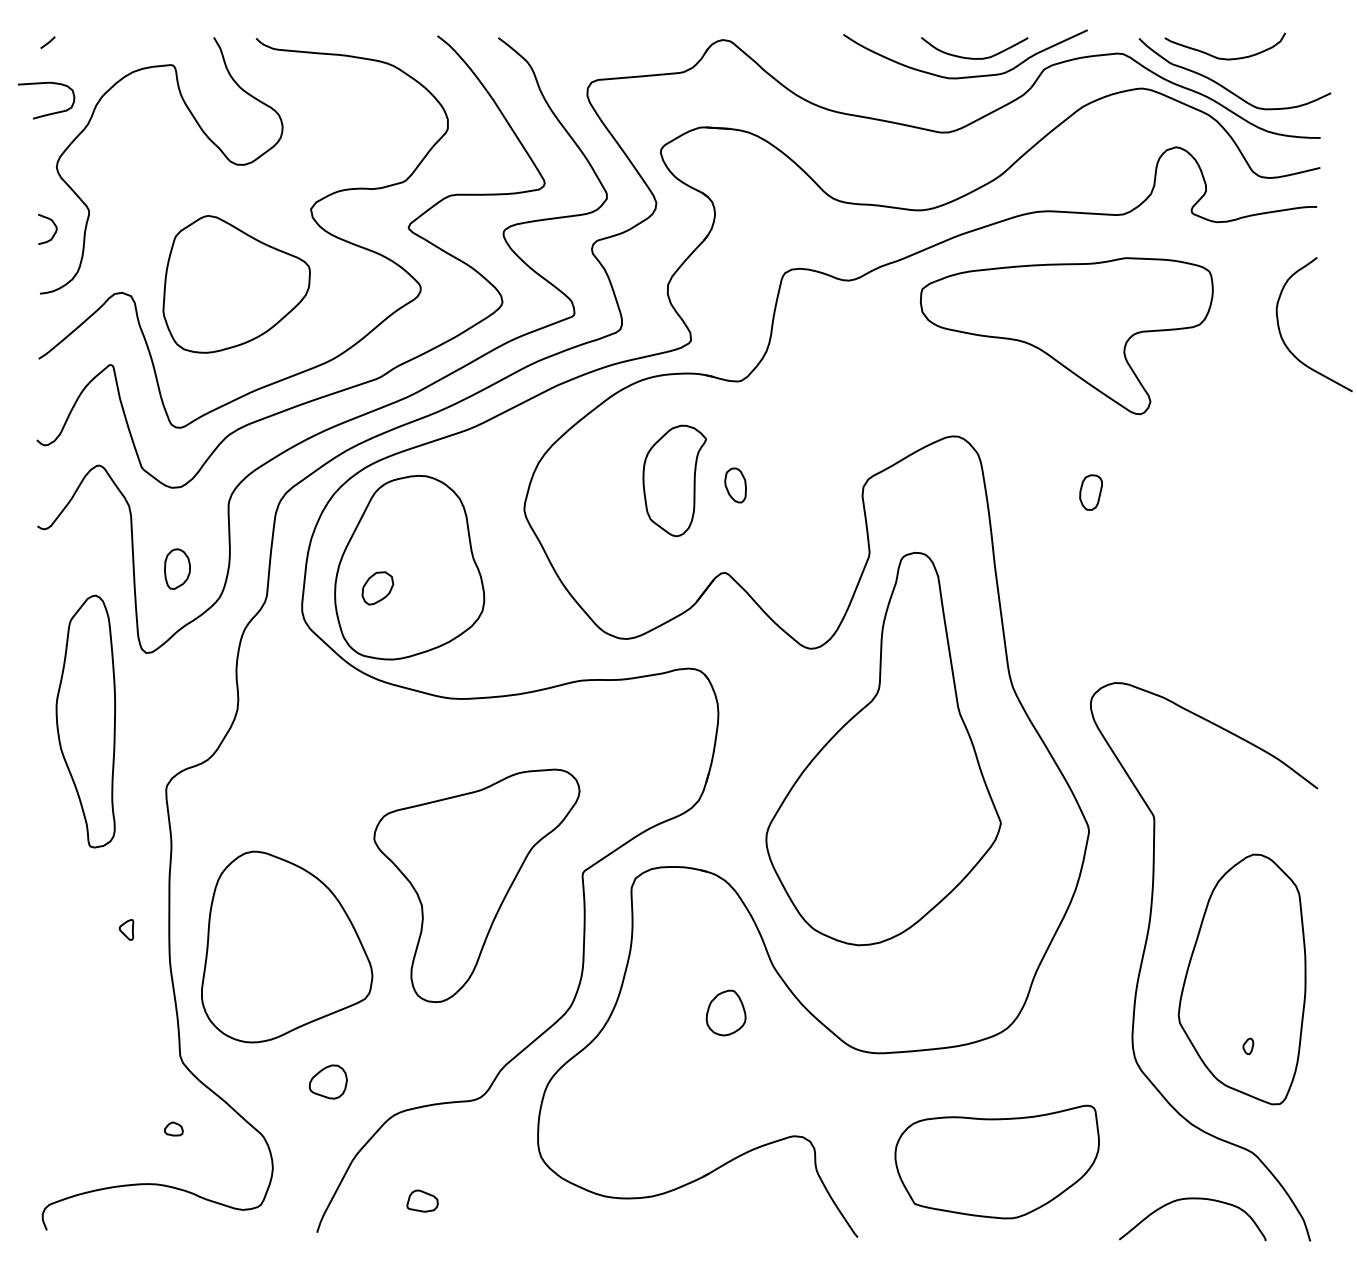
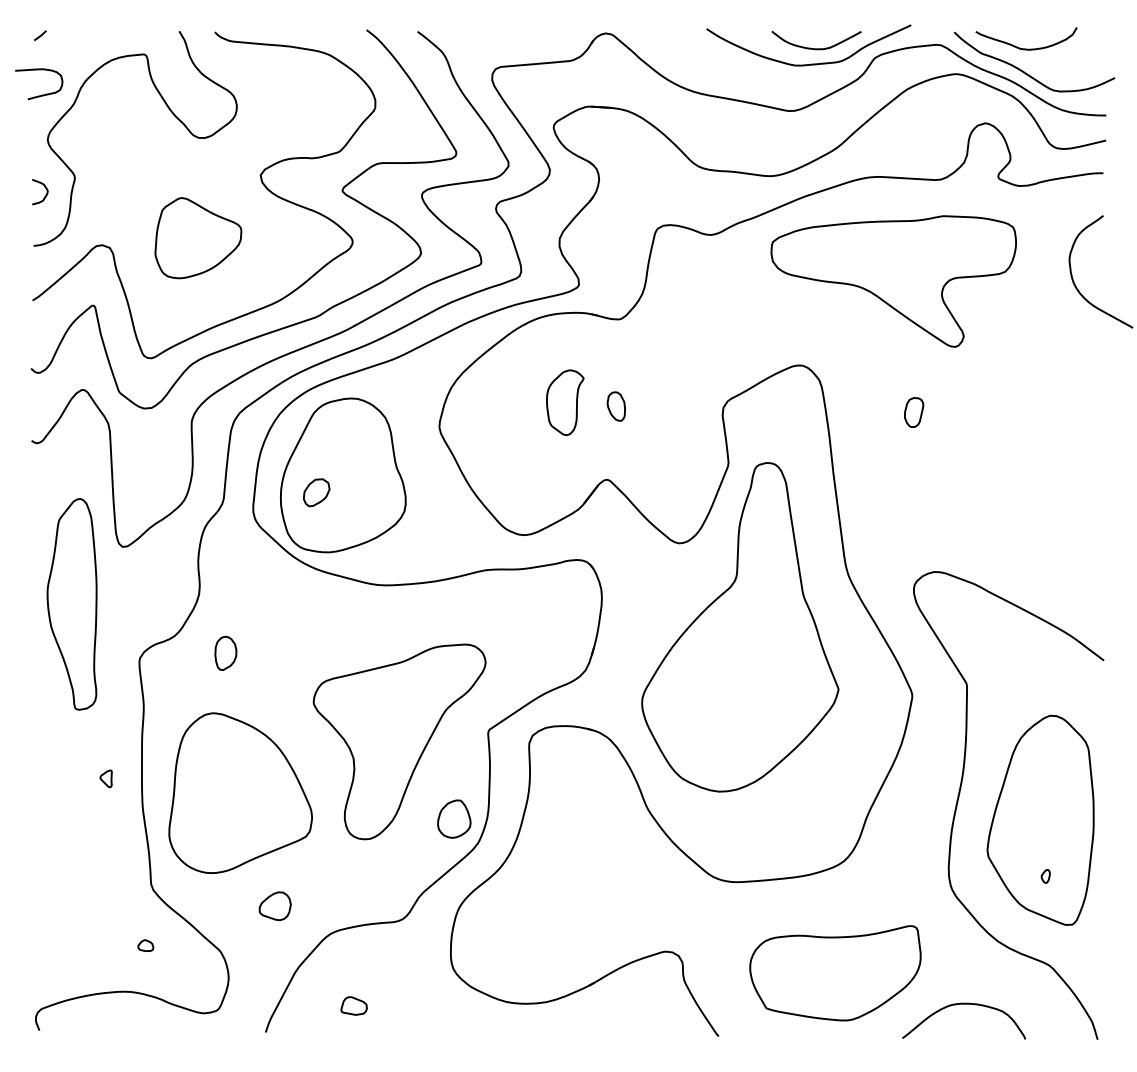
part: (236, 284) -> (198, 238), size x0.7
part: (674, 480) -> (565, 402), size x0.7
part: (177, 568) -> (225, 652), moved
part: (725, 1012) -> (453, 818), moved
curve: (1192, 1199) -> (963, 1004), moved

